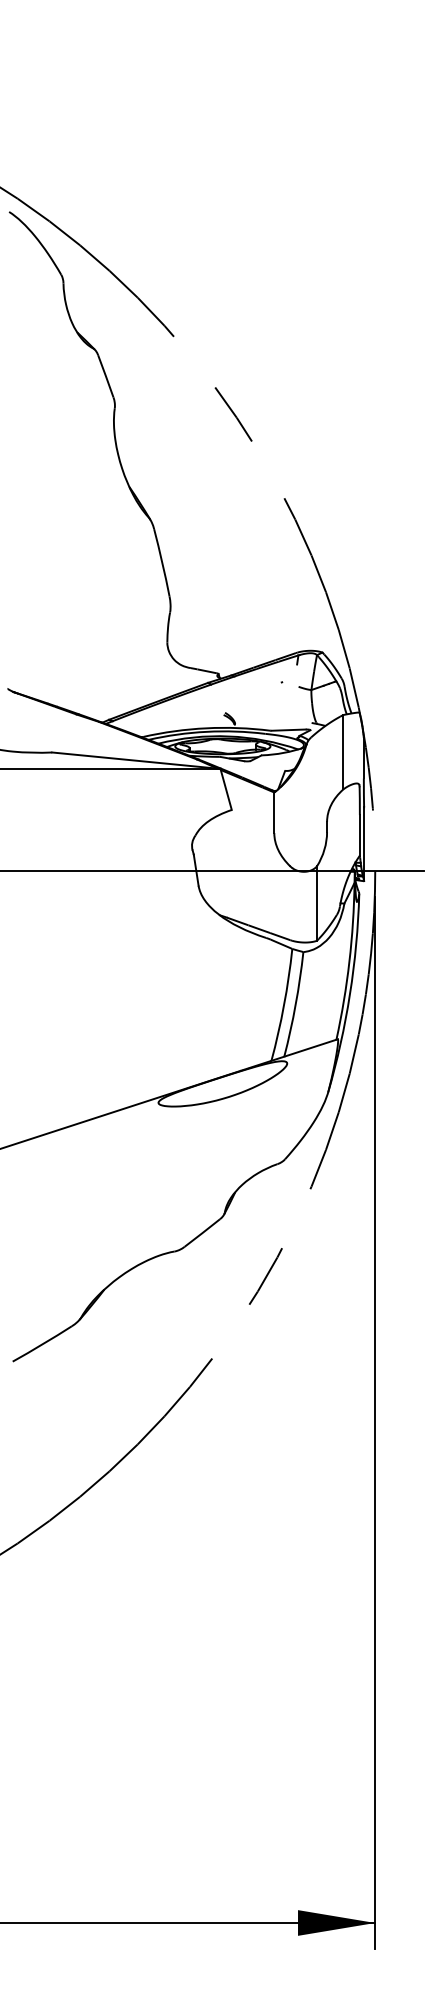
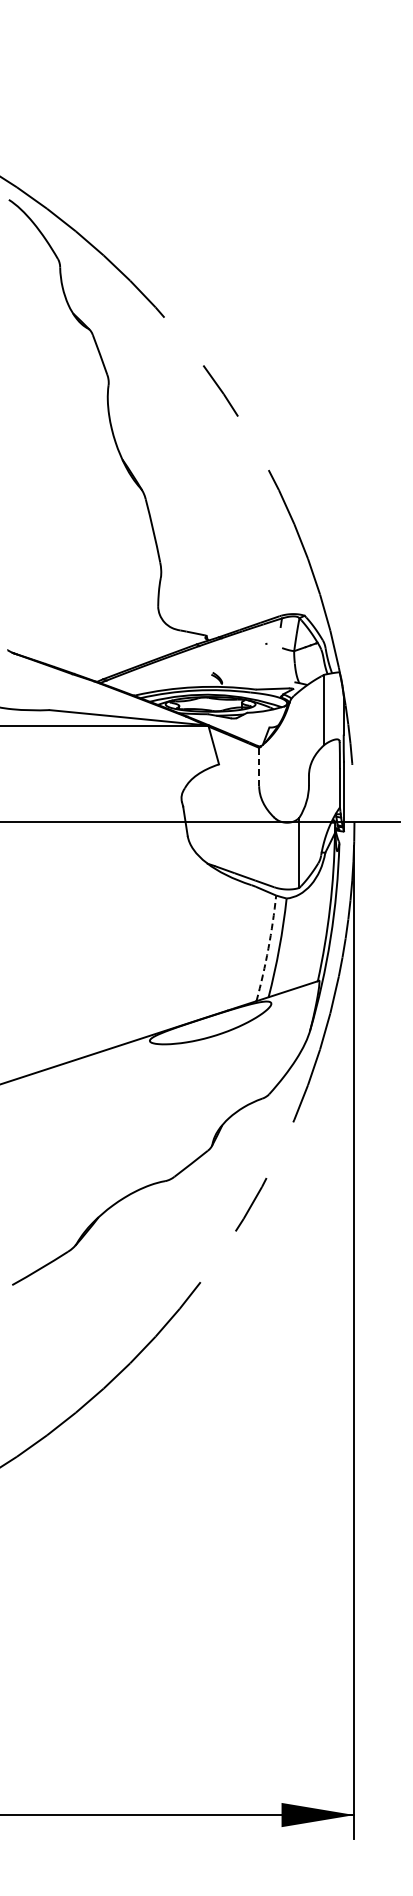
line: (274, 812) -> (259, 766), solid -> dashed
arc: (284, 1005) -> (268, 948), solid -> dashed

